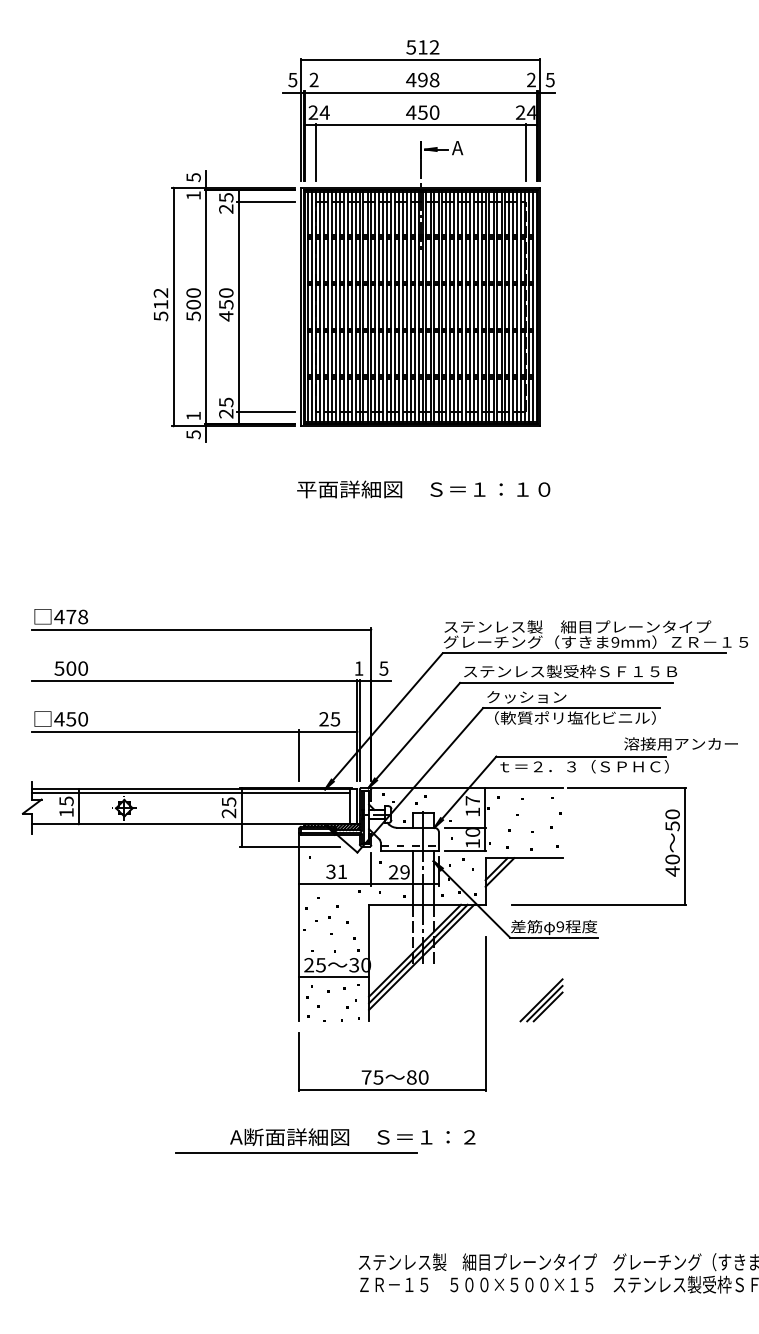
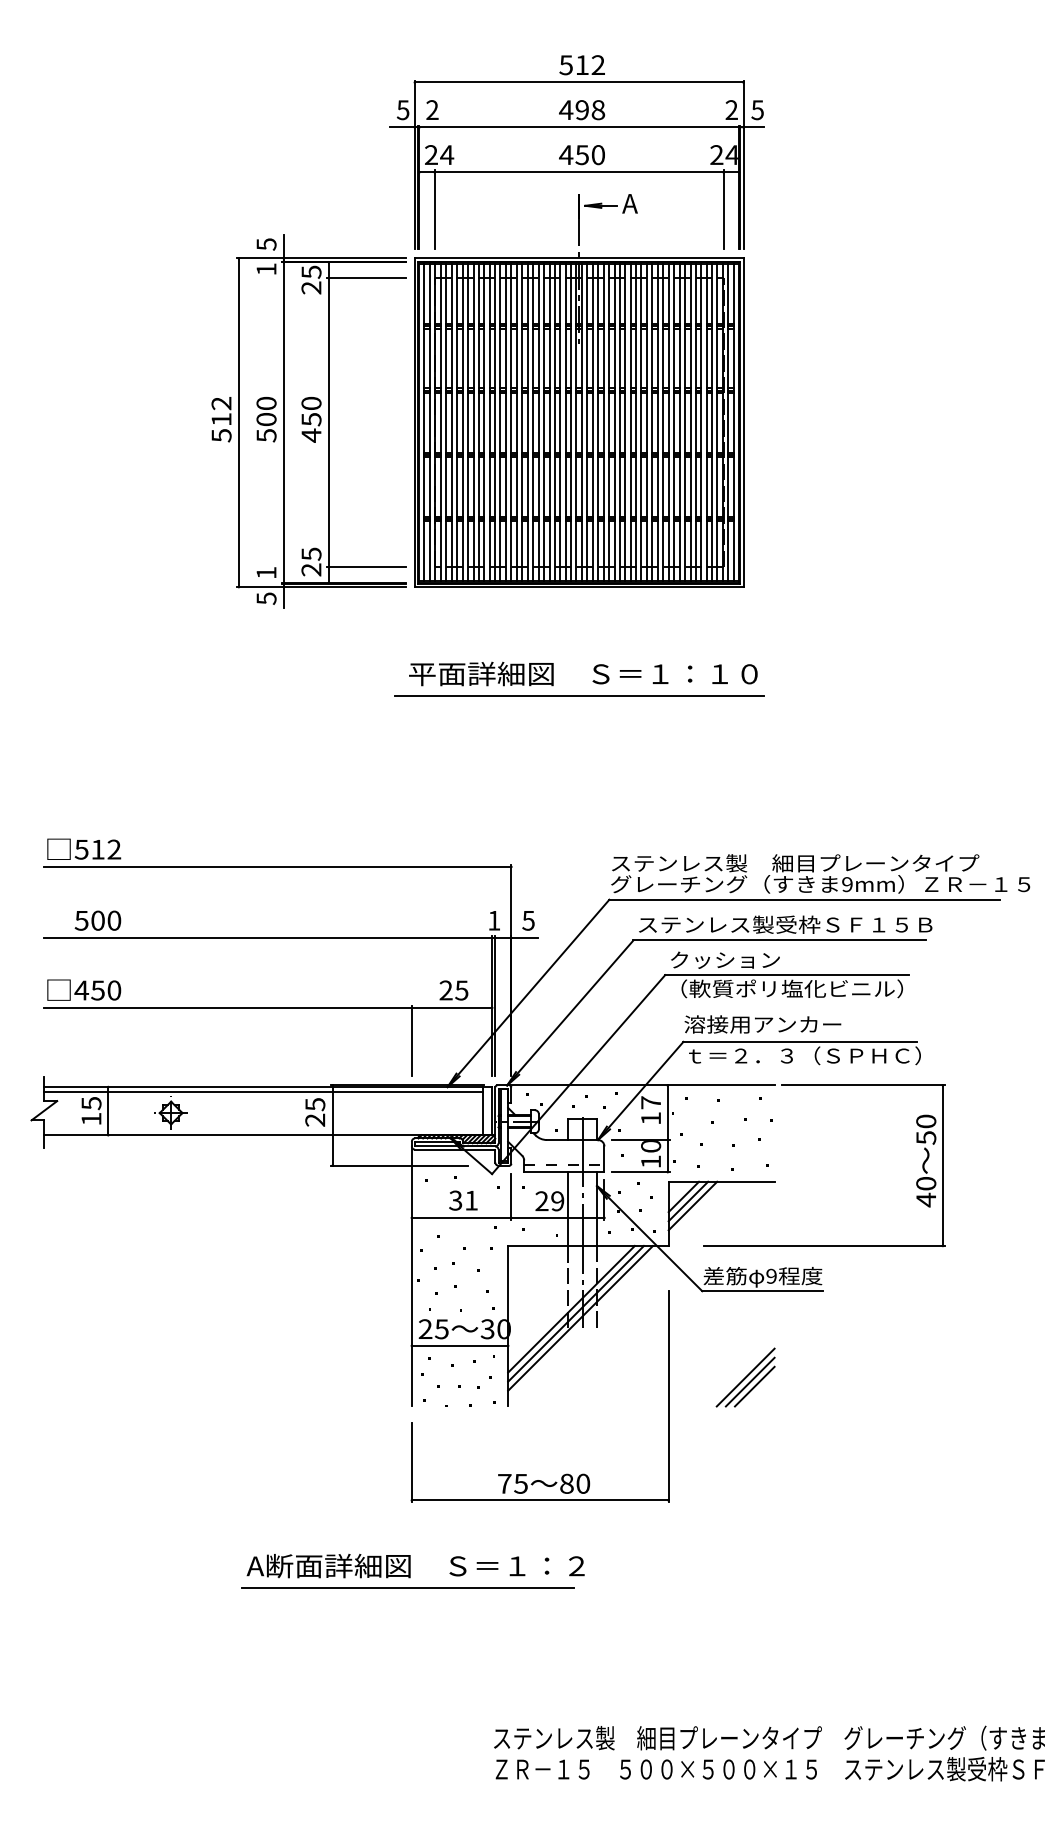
line: (420, 505) -> (578, 695), added
text: (70, 616) -> (97, 849), 478 -> 512
text: (680, 743) -> (762, 1024), moved
line: (502, 875) -> (692, 1205), added
text: (352, 1137) -> (415, 1566), moved

